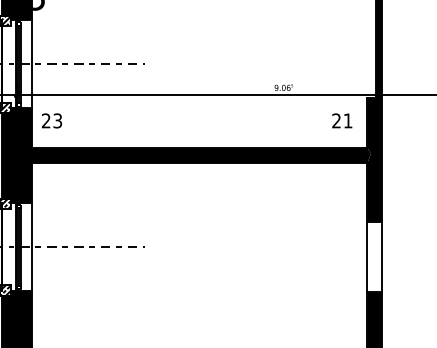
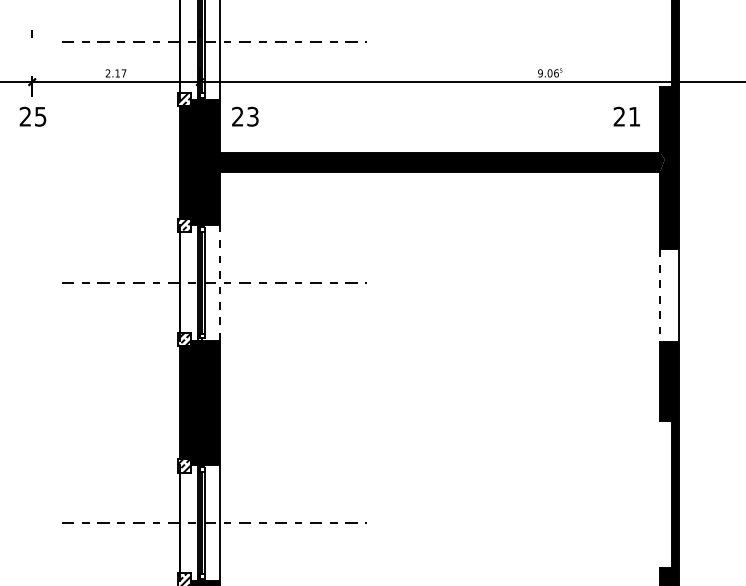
line: (32, 247) -> (219, 282), solid -> dashed
line: (367, 257) -> (660, 296), solid -> dashed

